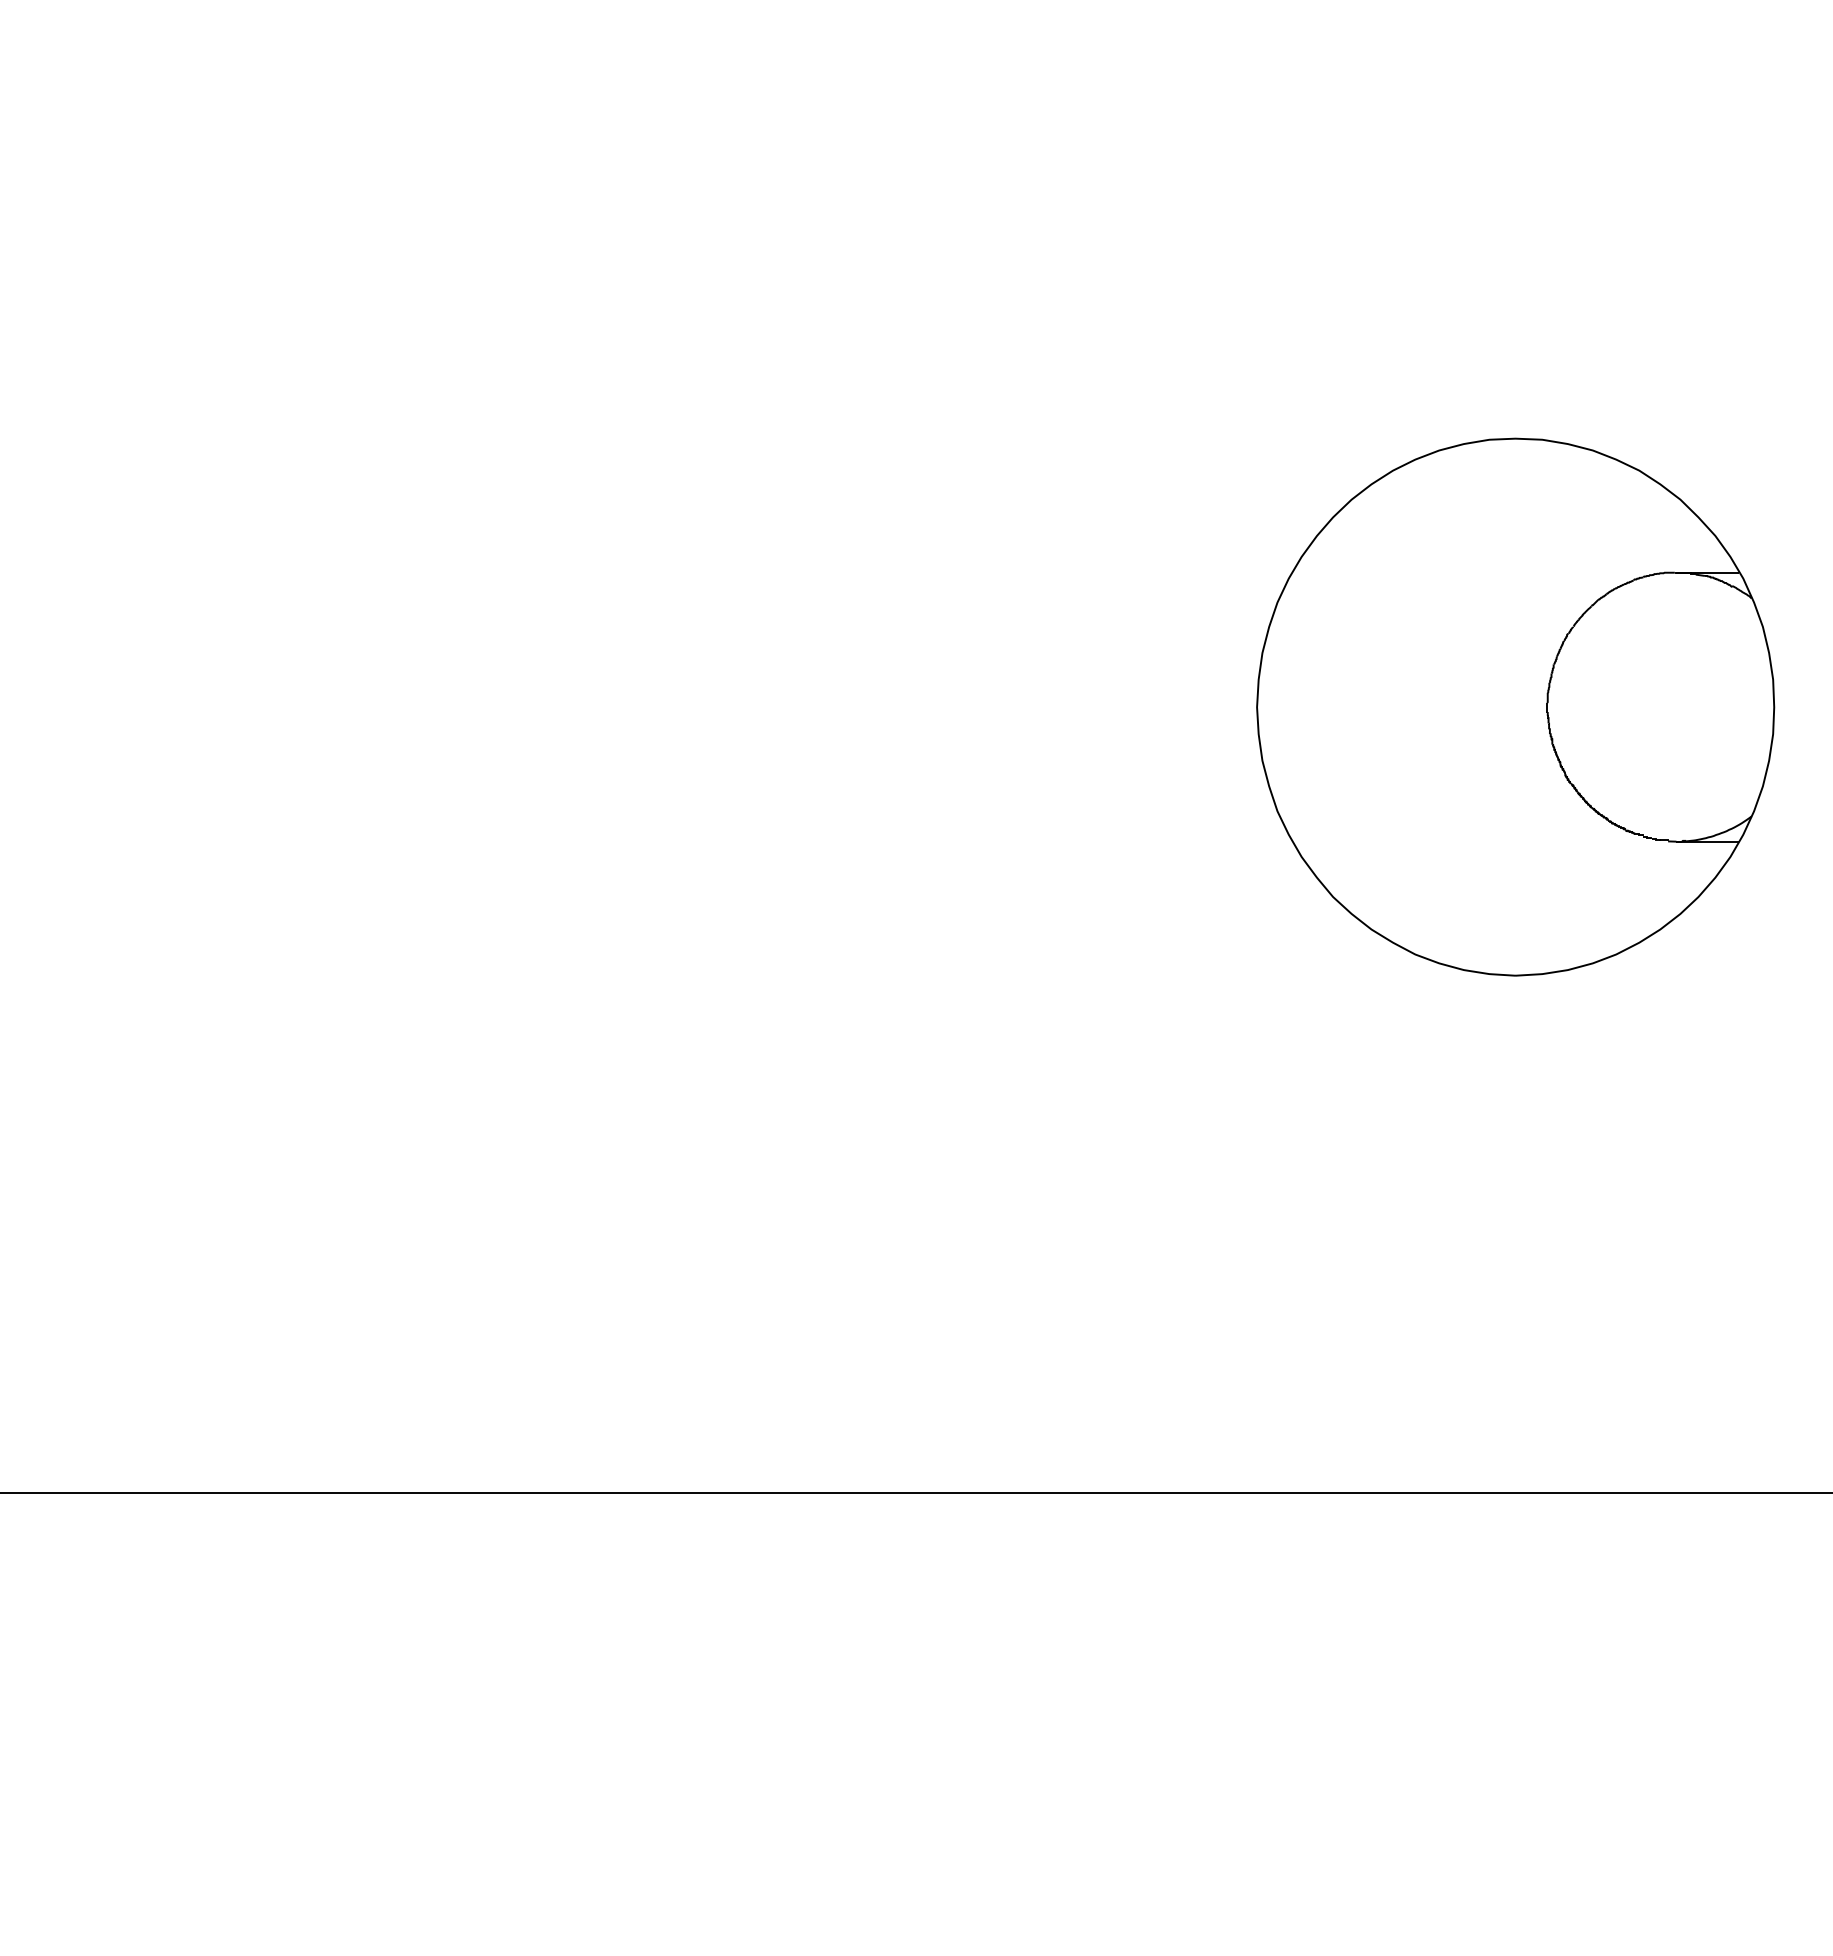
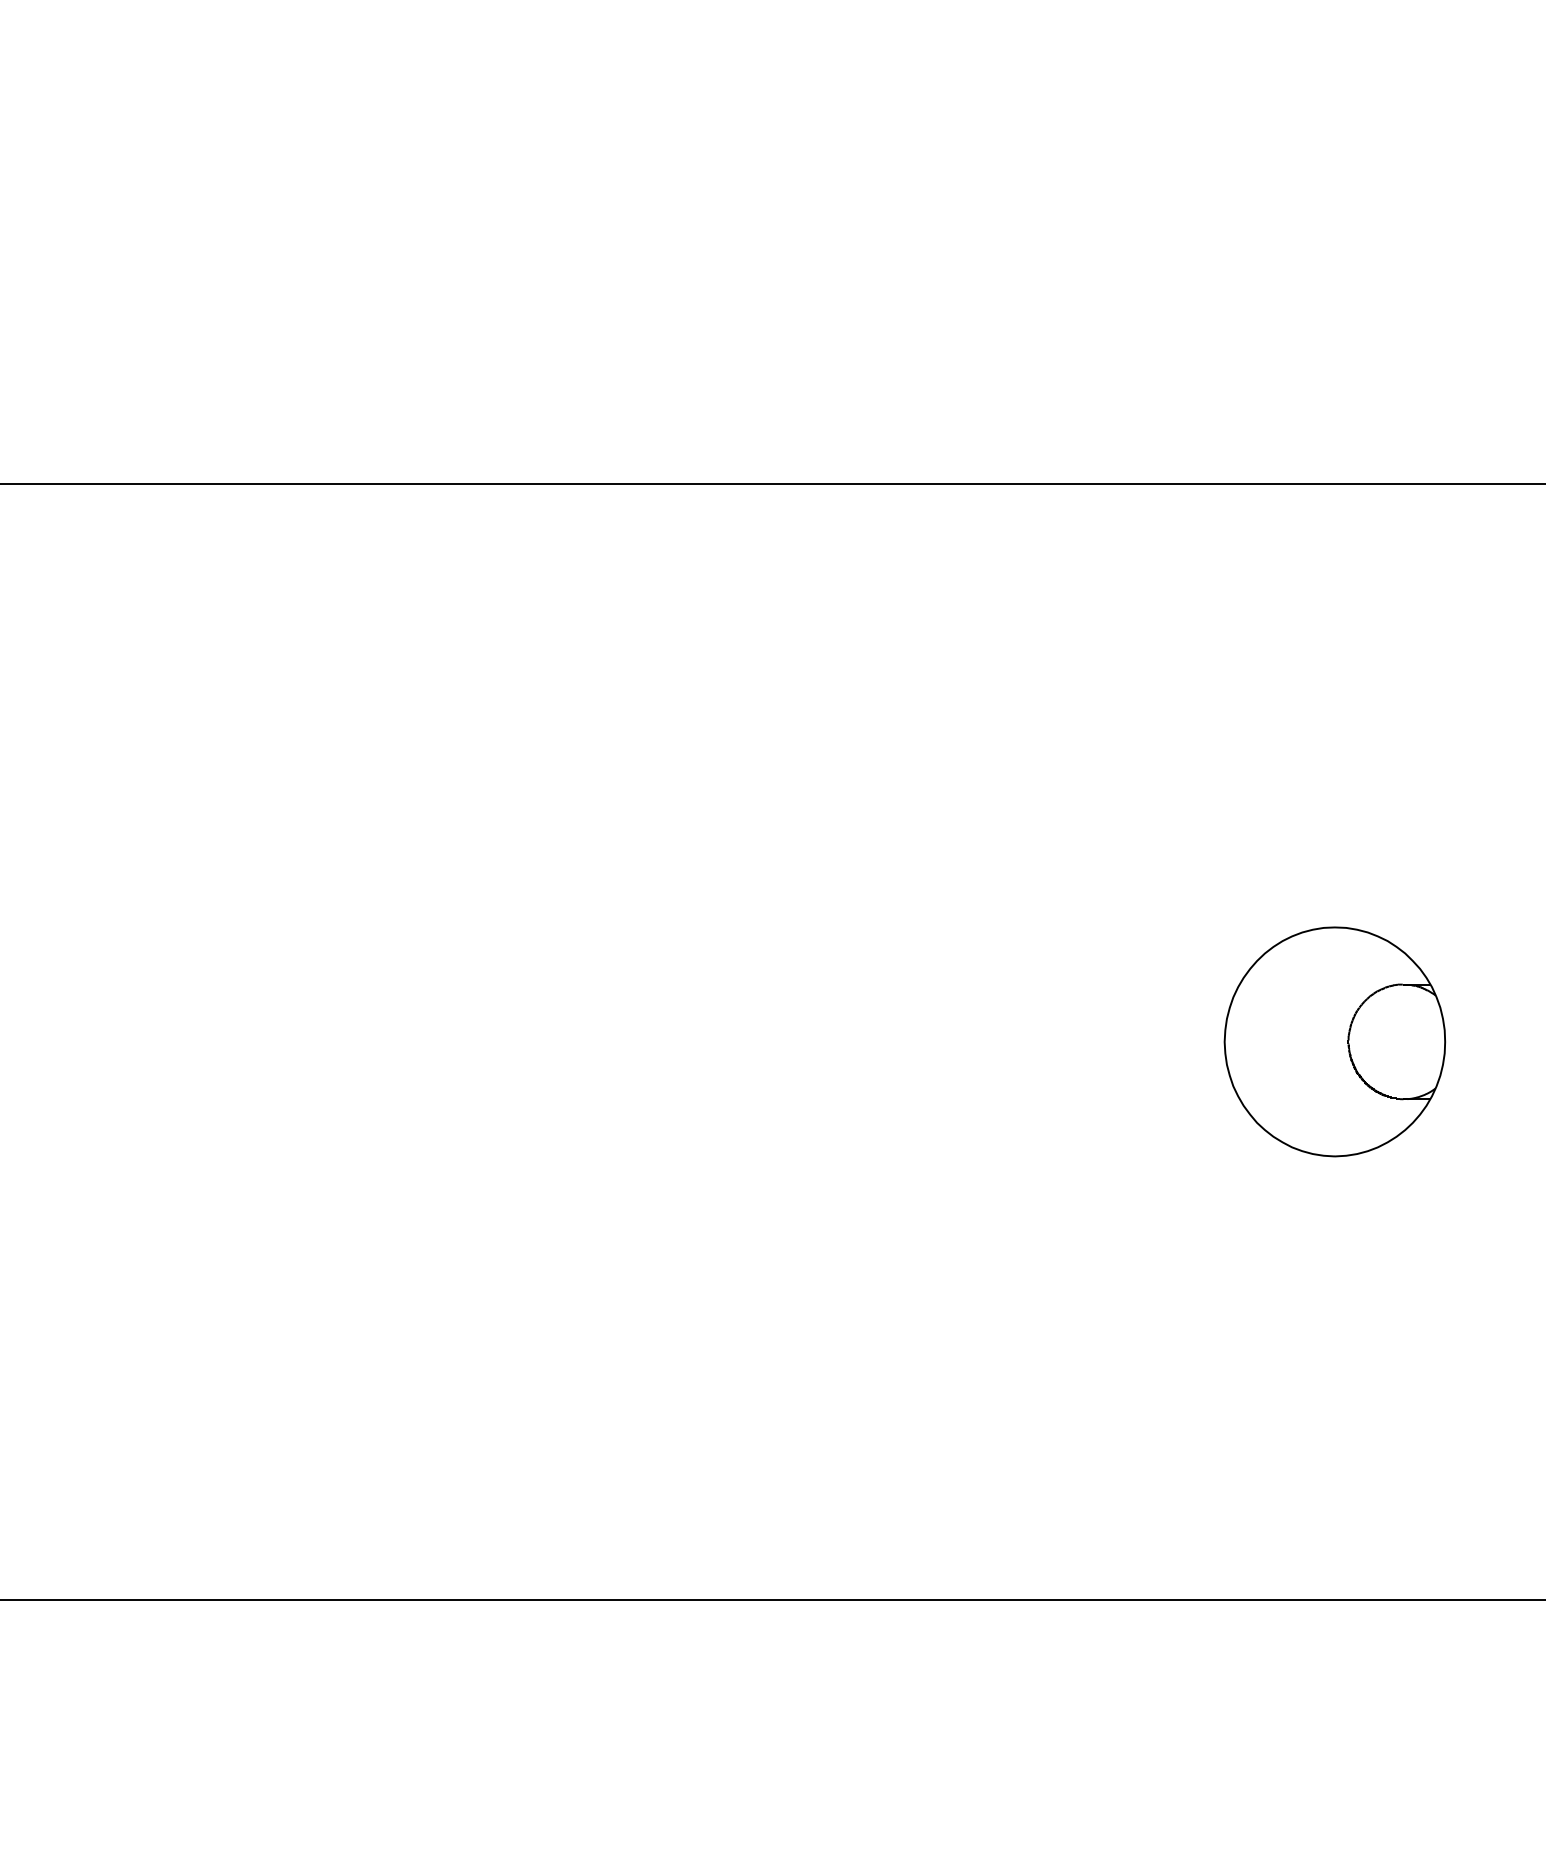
part: (1515, 706) -> (1334, 1041), size x0.6

